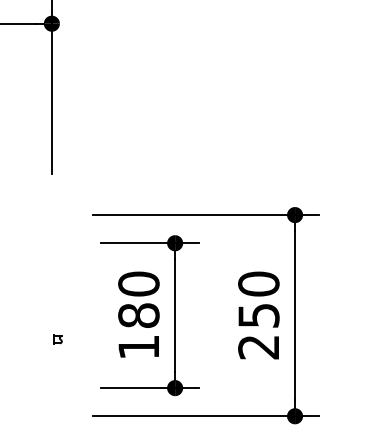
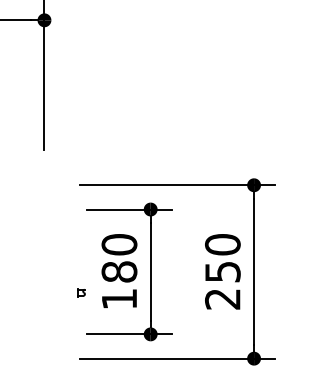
part: (57, 339) -> (81, 292), moved

